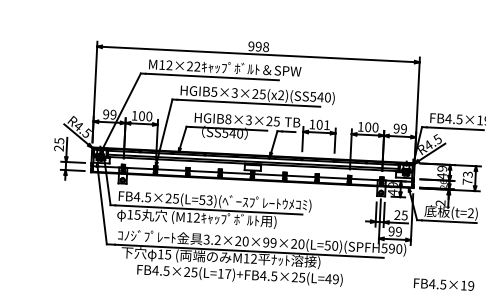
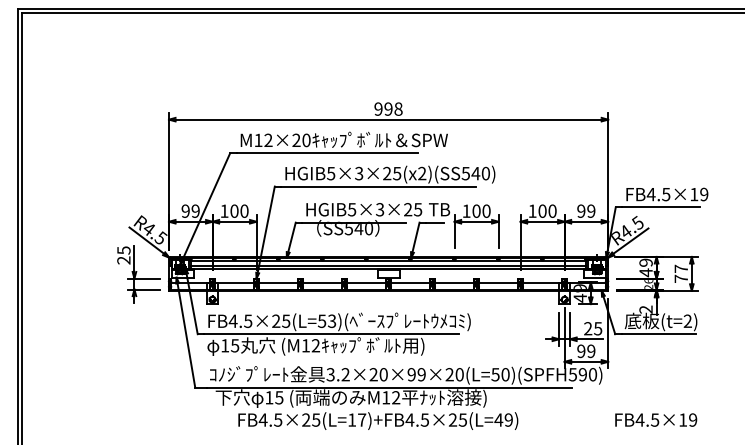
text: (197, 66) -> (306, 140), M12×22 -> M12×20
text: (227, 119) -> (351, 209), HGIB8×3×25 -> HGIB5×3×25
text: (327, 124) -> (486, 210), 101 -> 100
text: (468, 174) -> (681, 268), 73 -> 77

